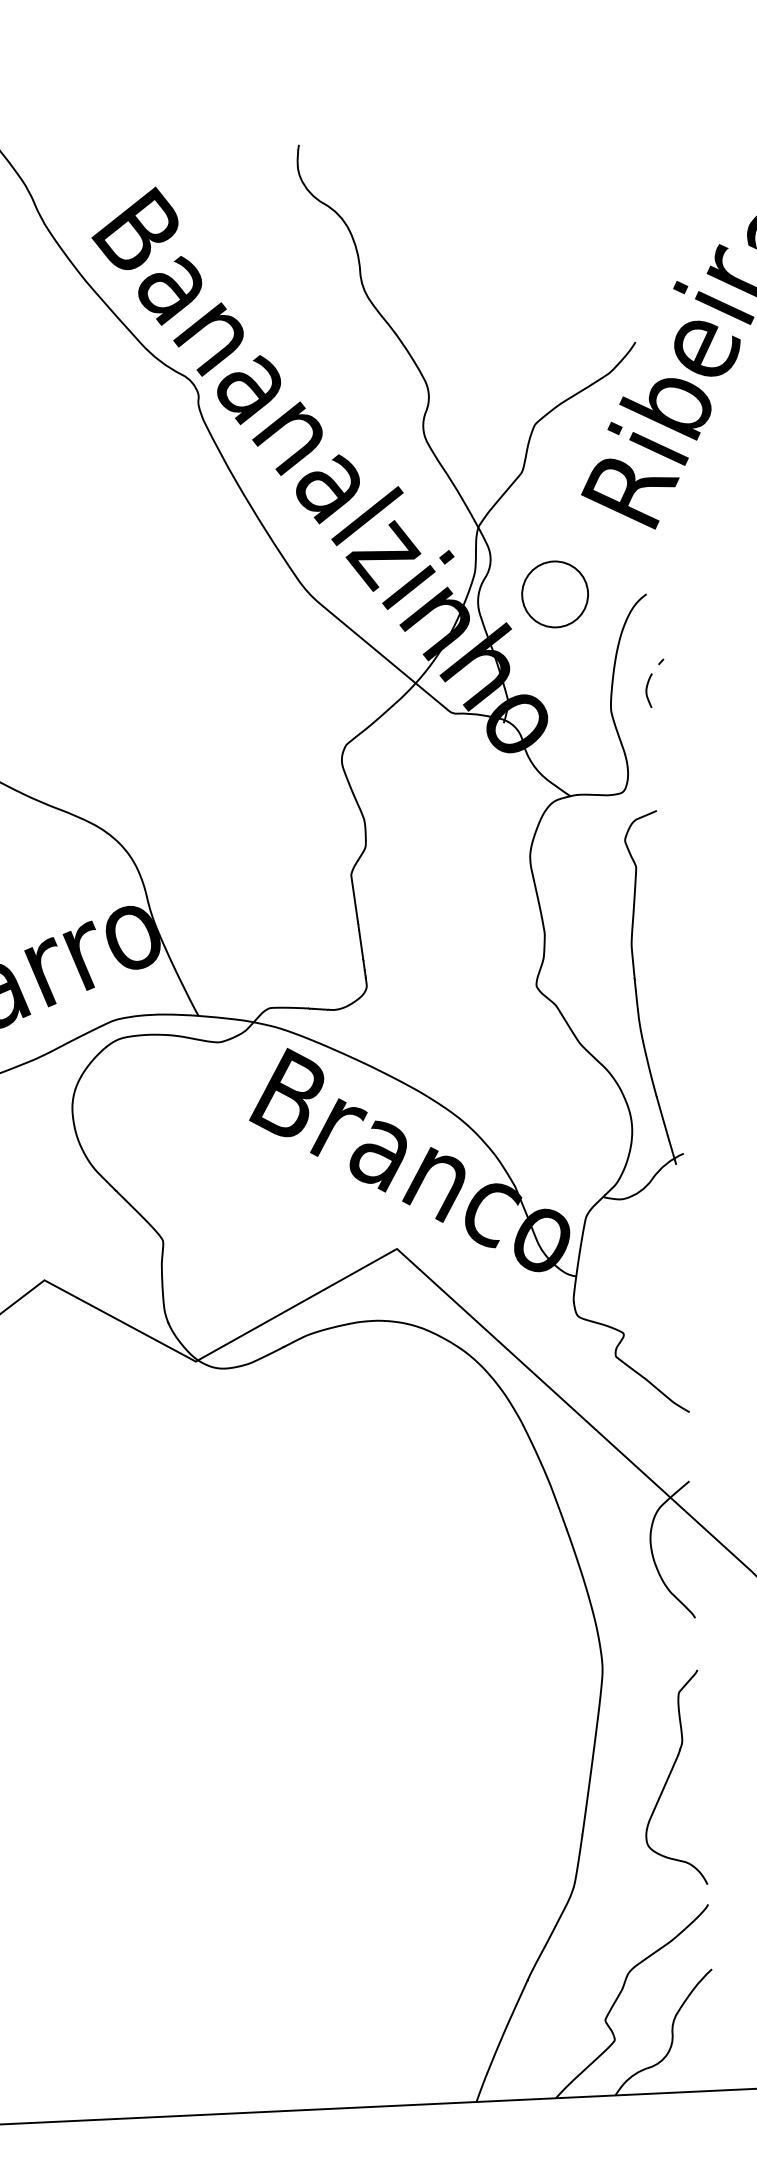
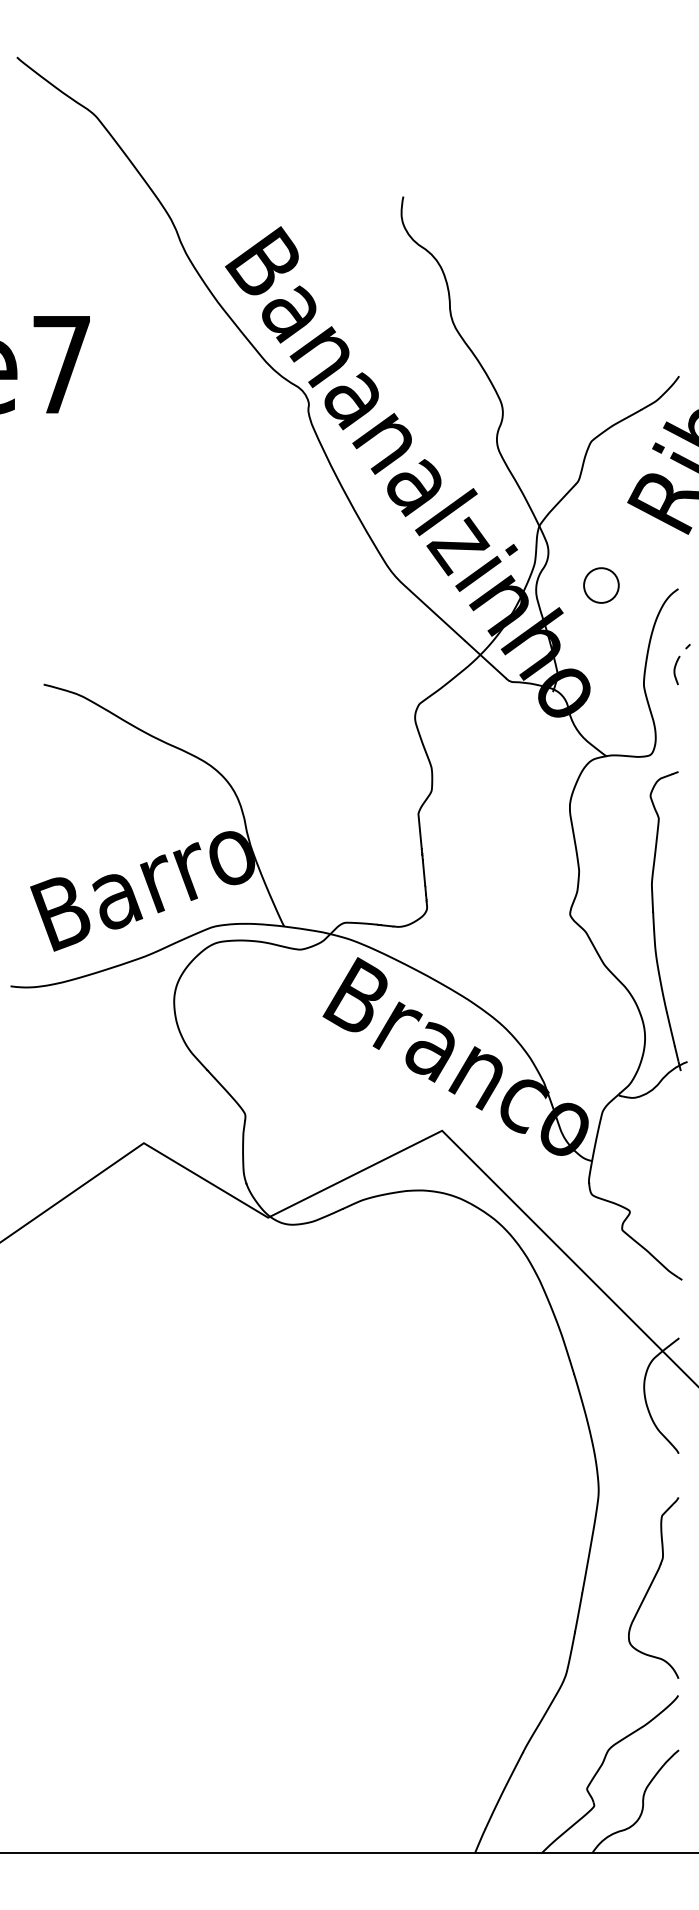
part: (555, 594) -> (601, 585), size x0.62

